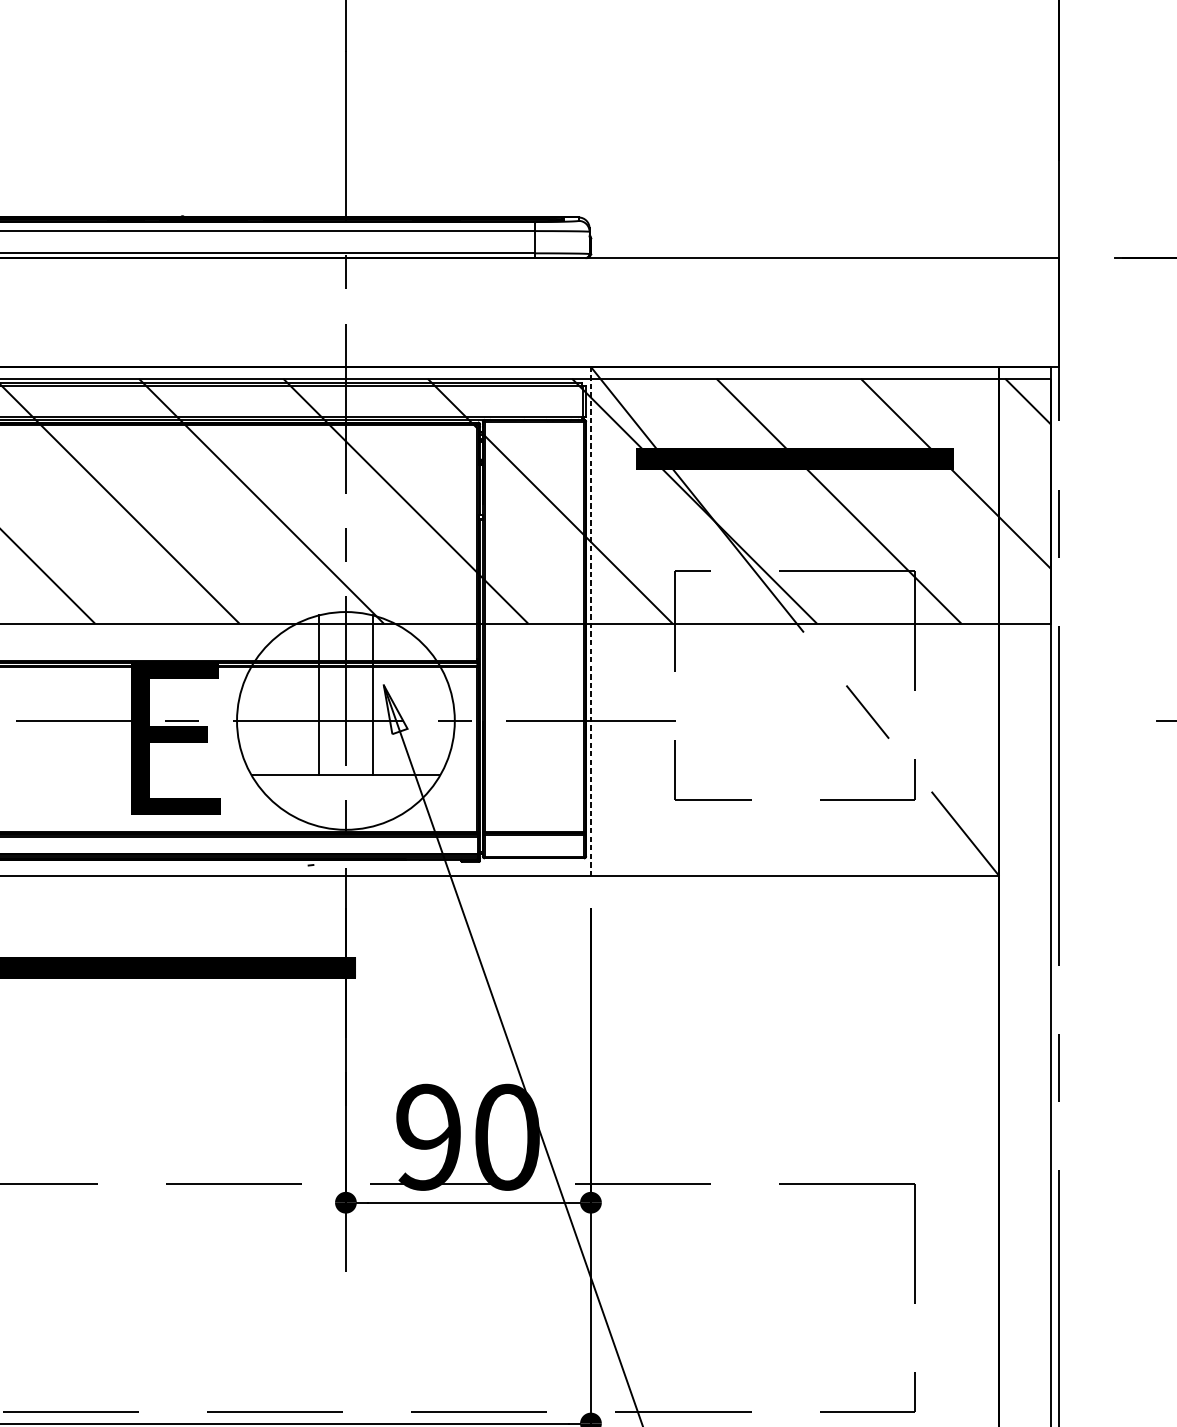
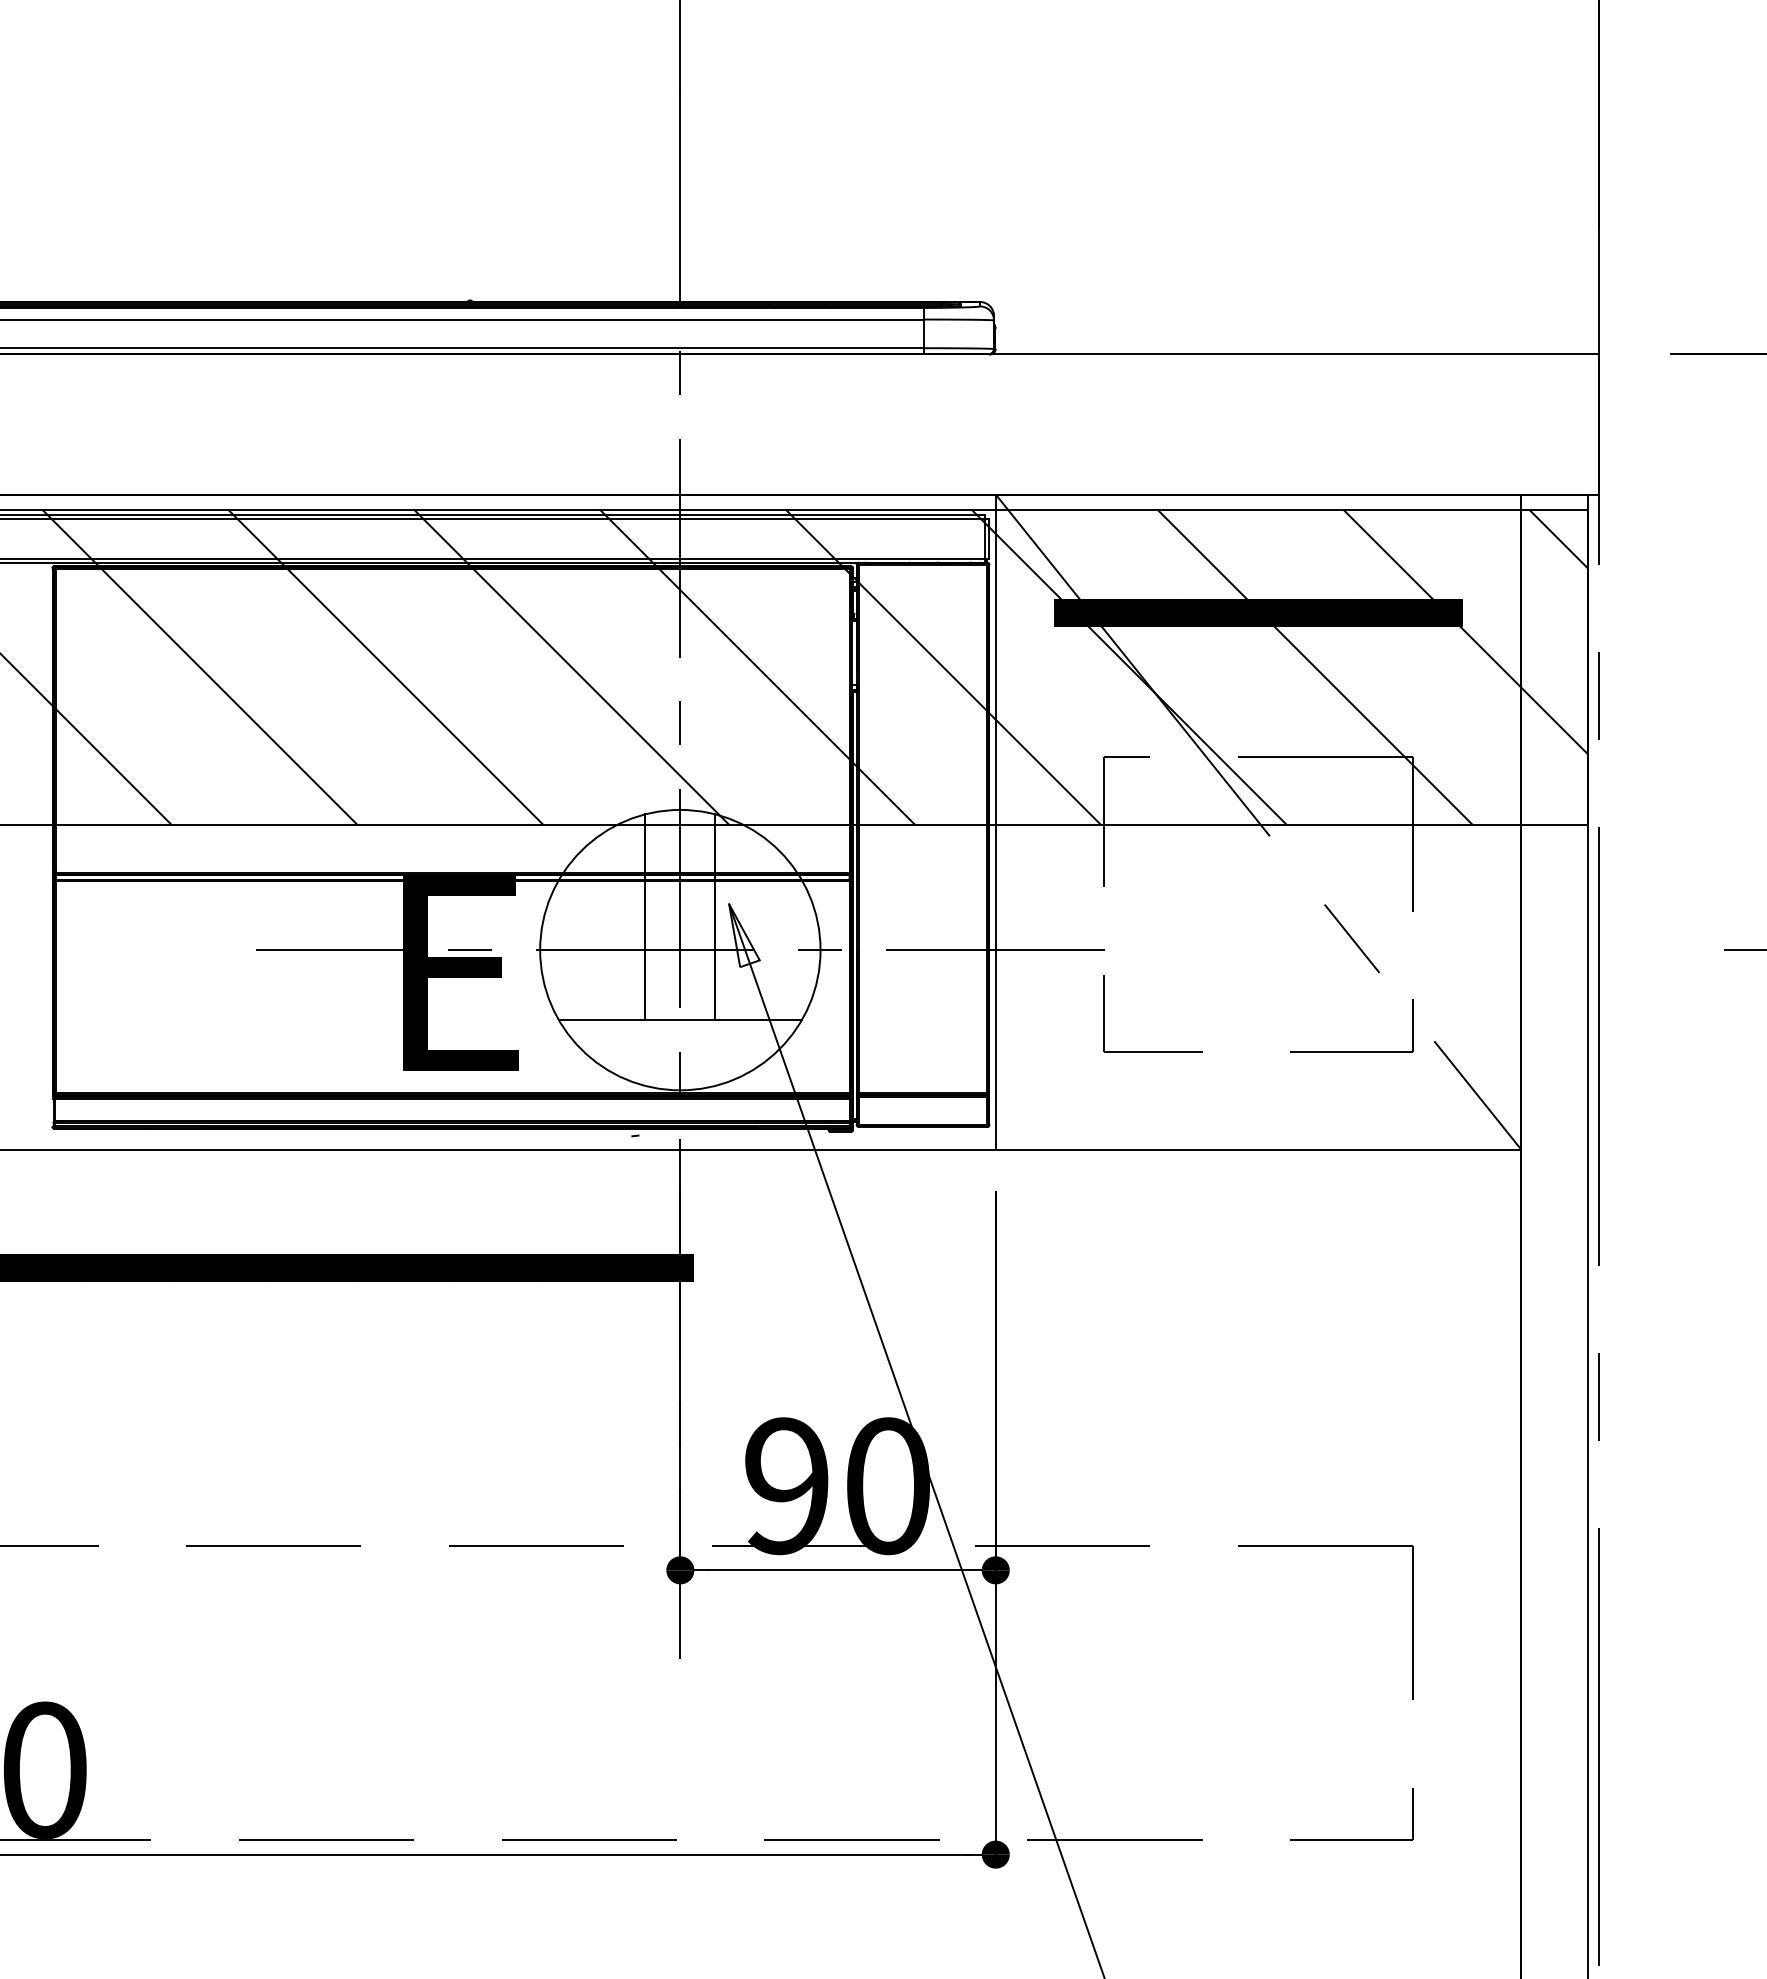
line: (590, 621) -> (995, 822), dashed -> solid

